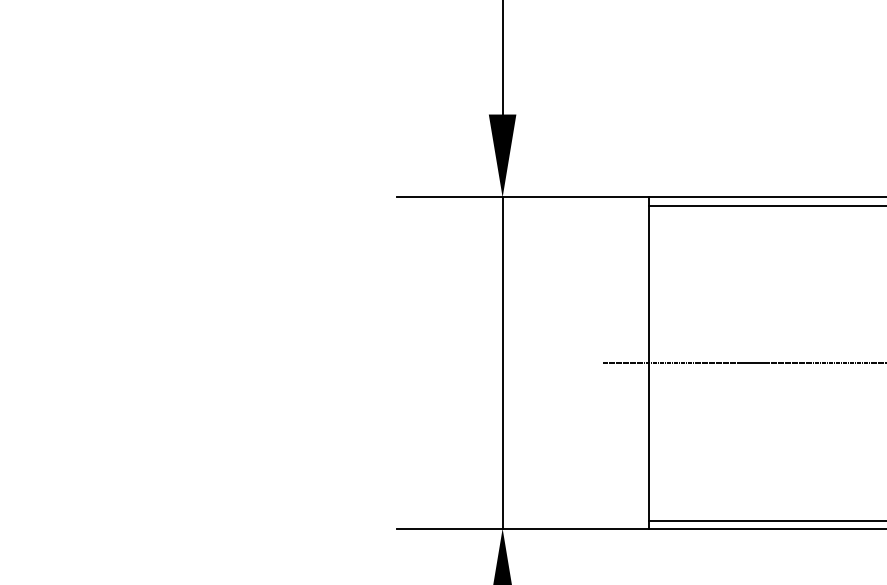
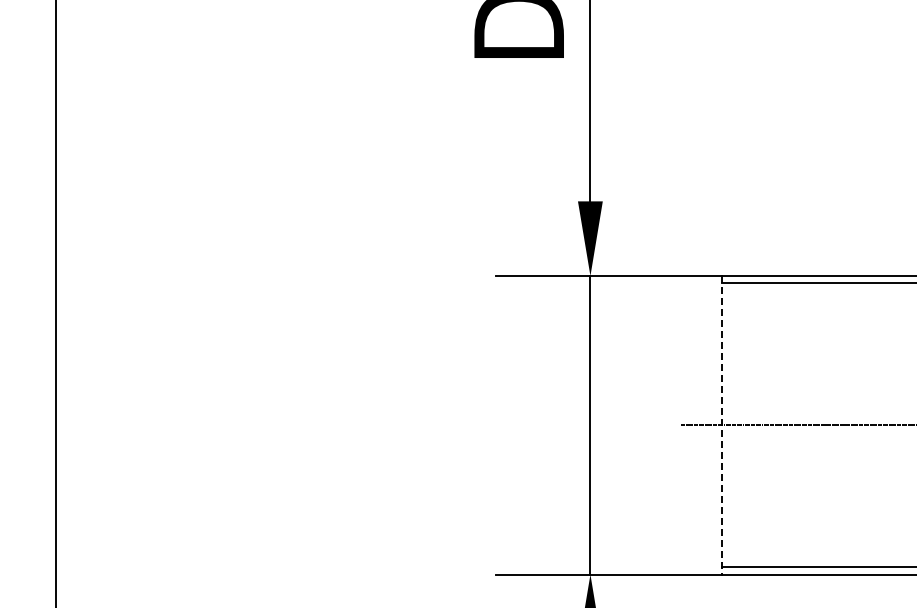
line: (649, 363) -> (722, 425), solid -> dashed

